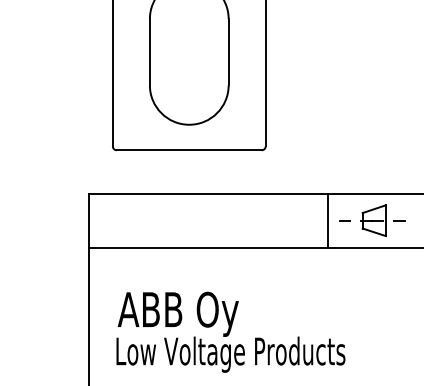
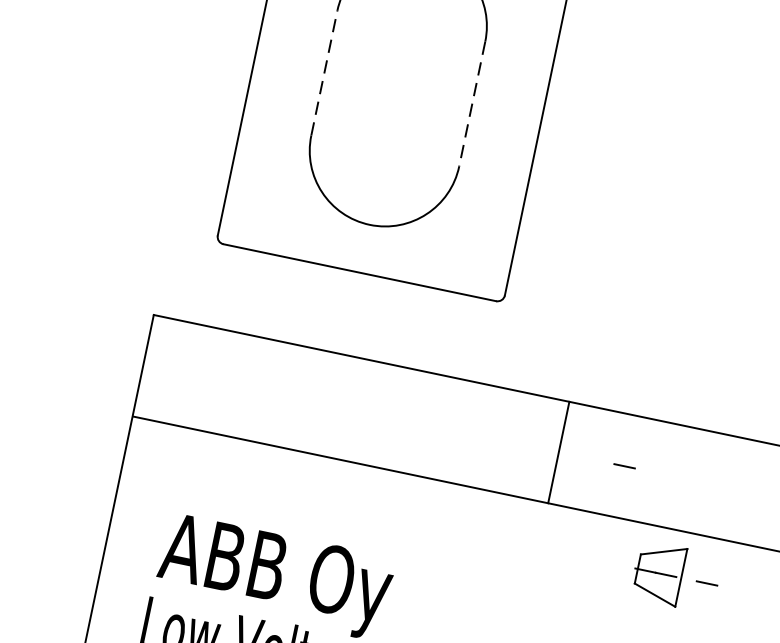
line: (149, 51) -> (323, 71), solid -> dashed
line: (228, 52) -> (471, 104), solid -> dashed
line: (327, 220) -> (558, 451), moved
part: (382, 220) -> (675, 576), moved

